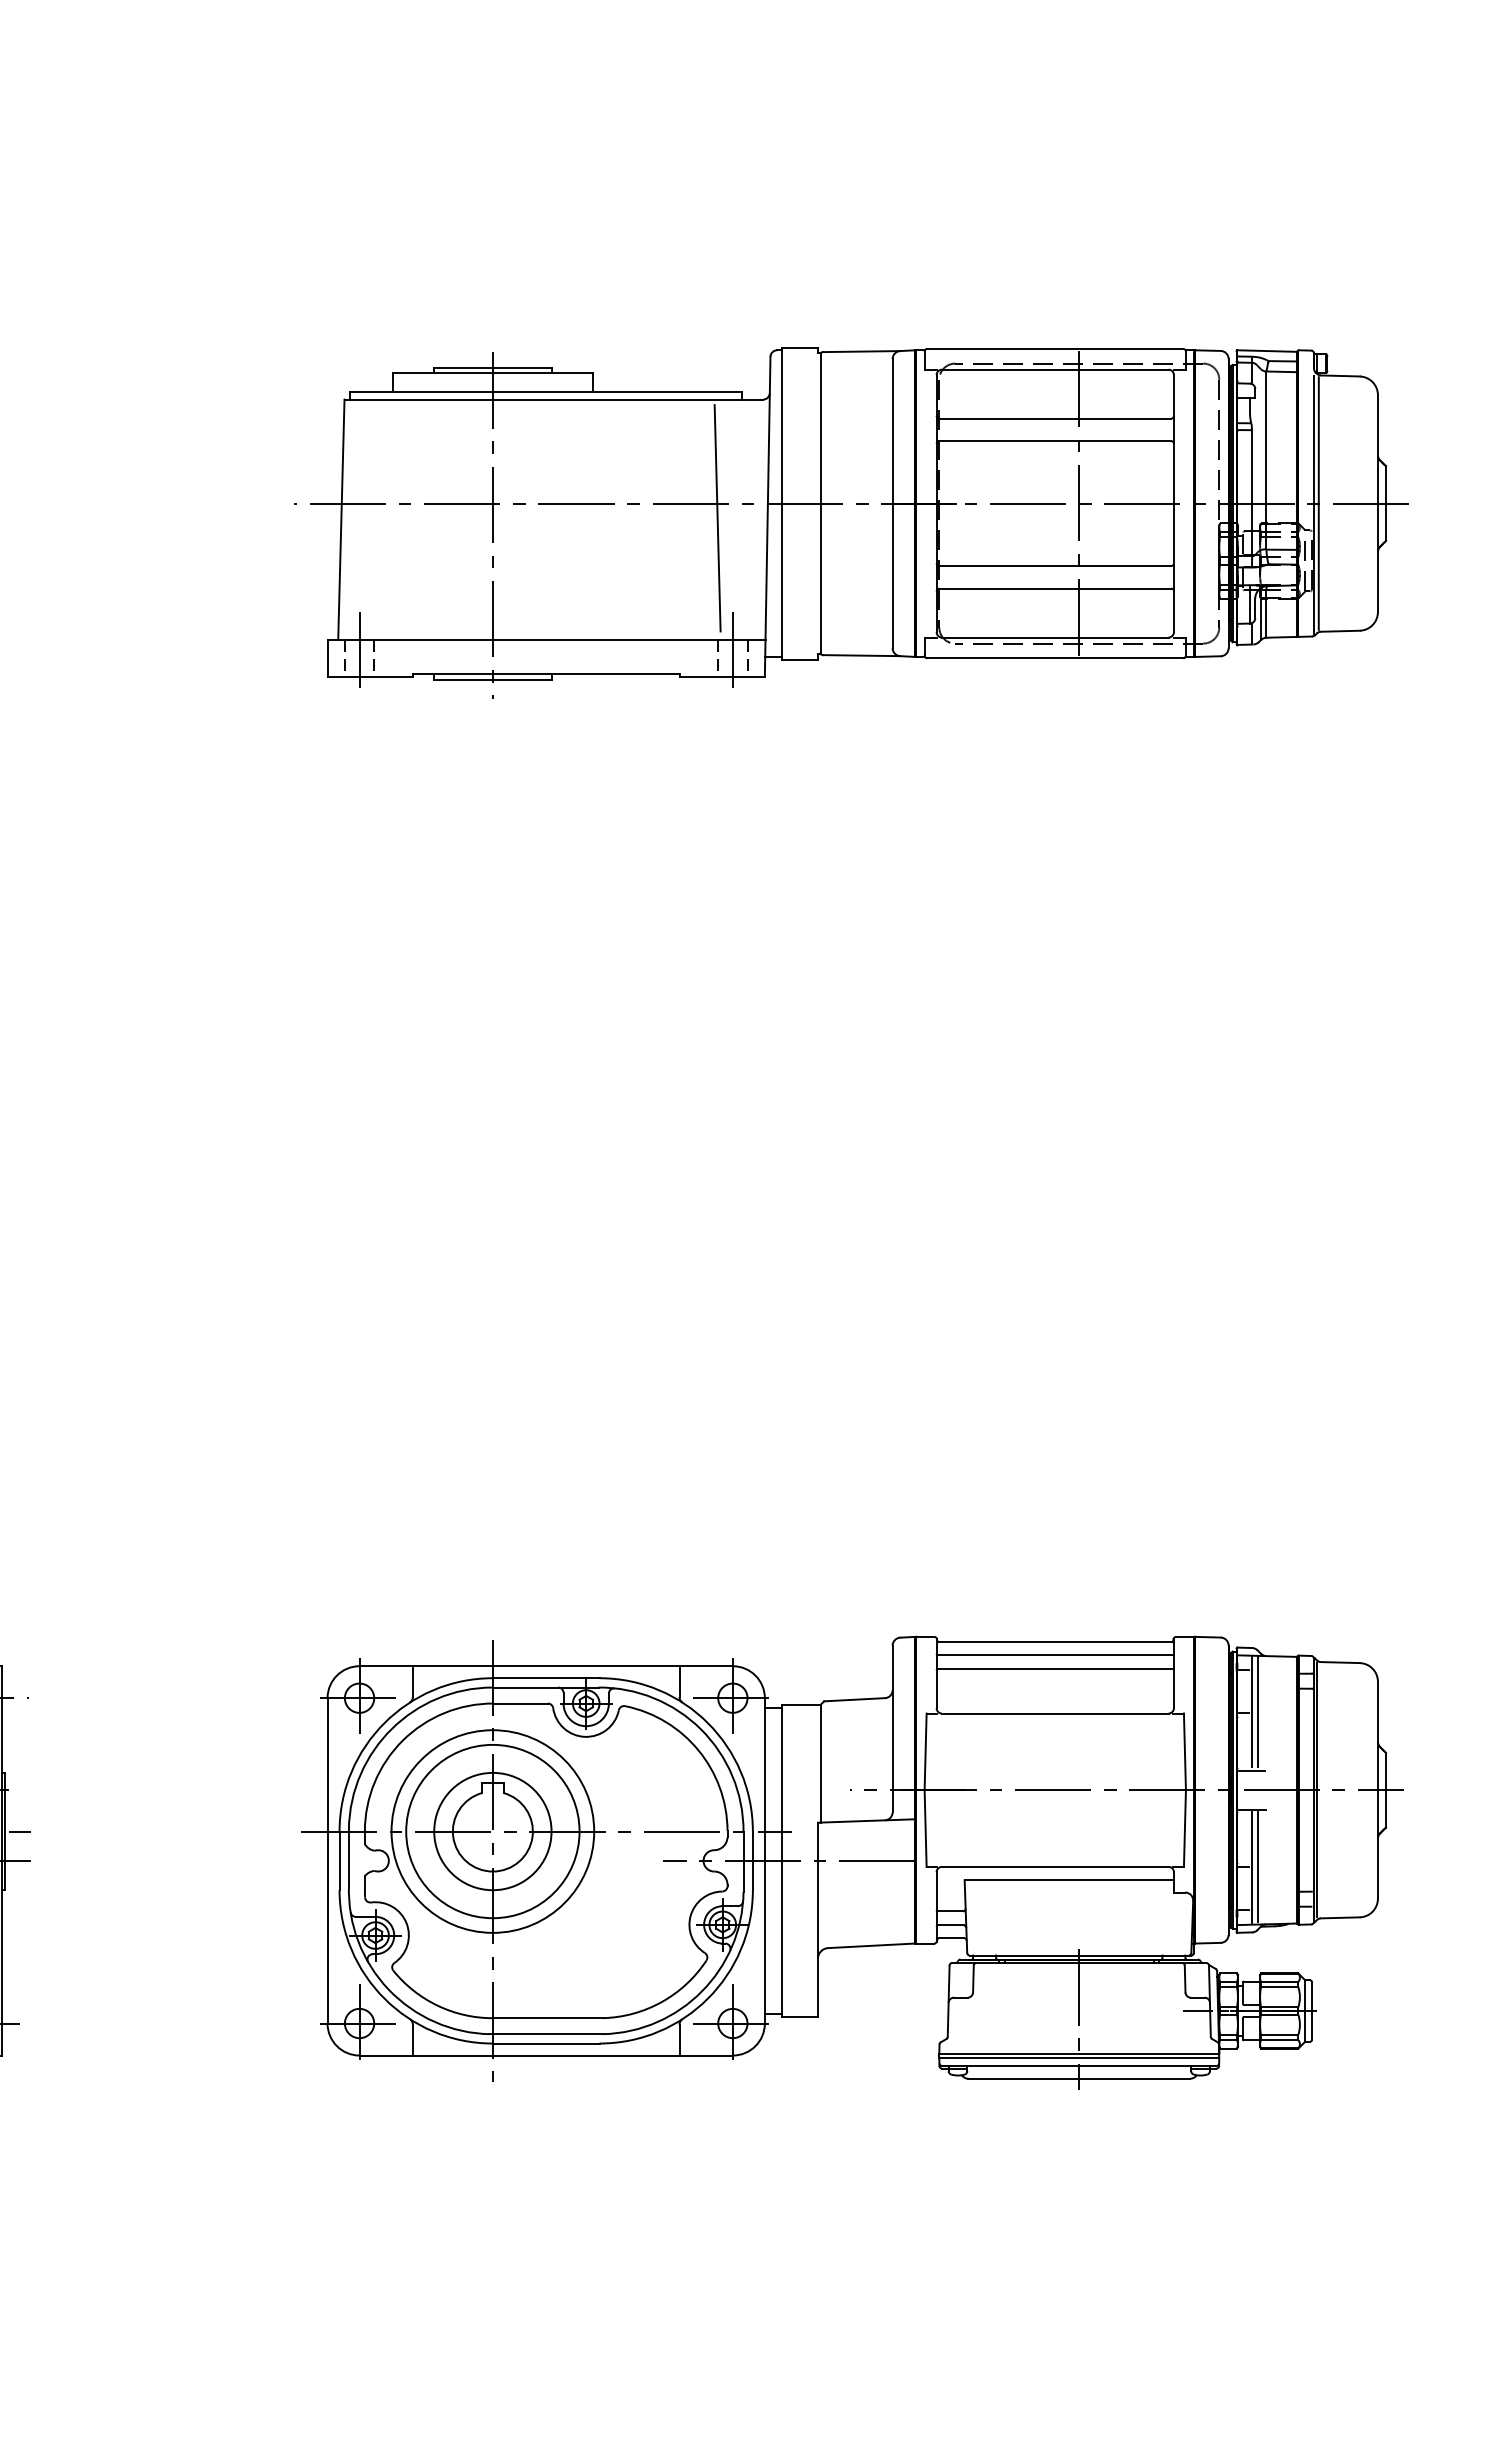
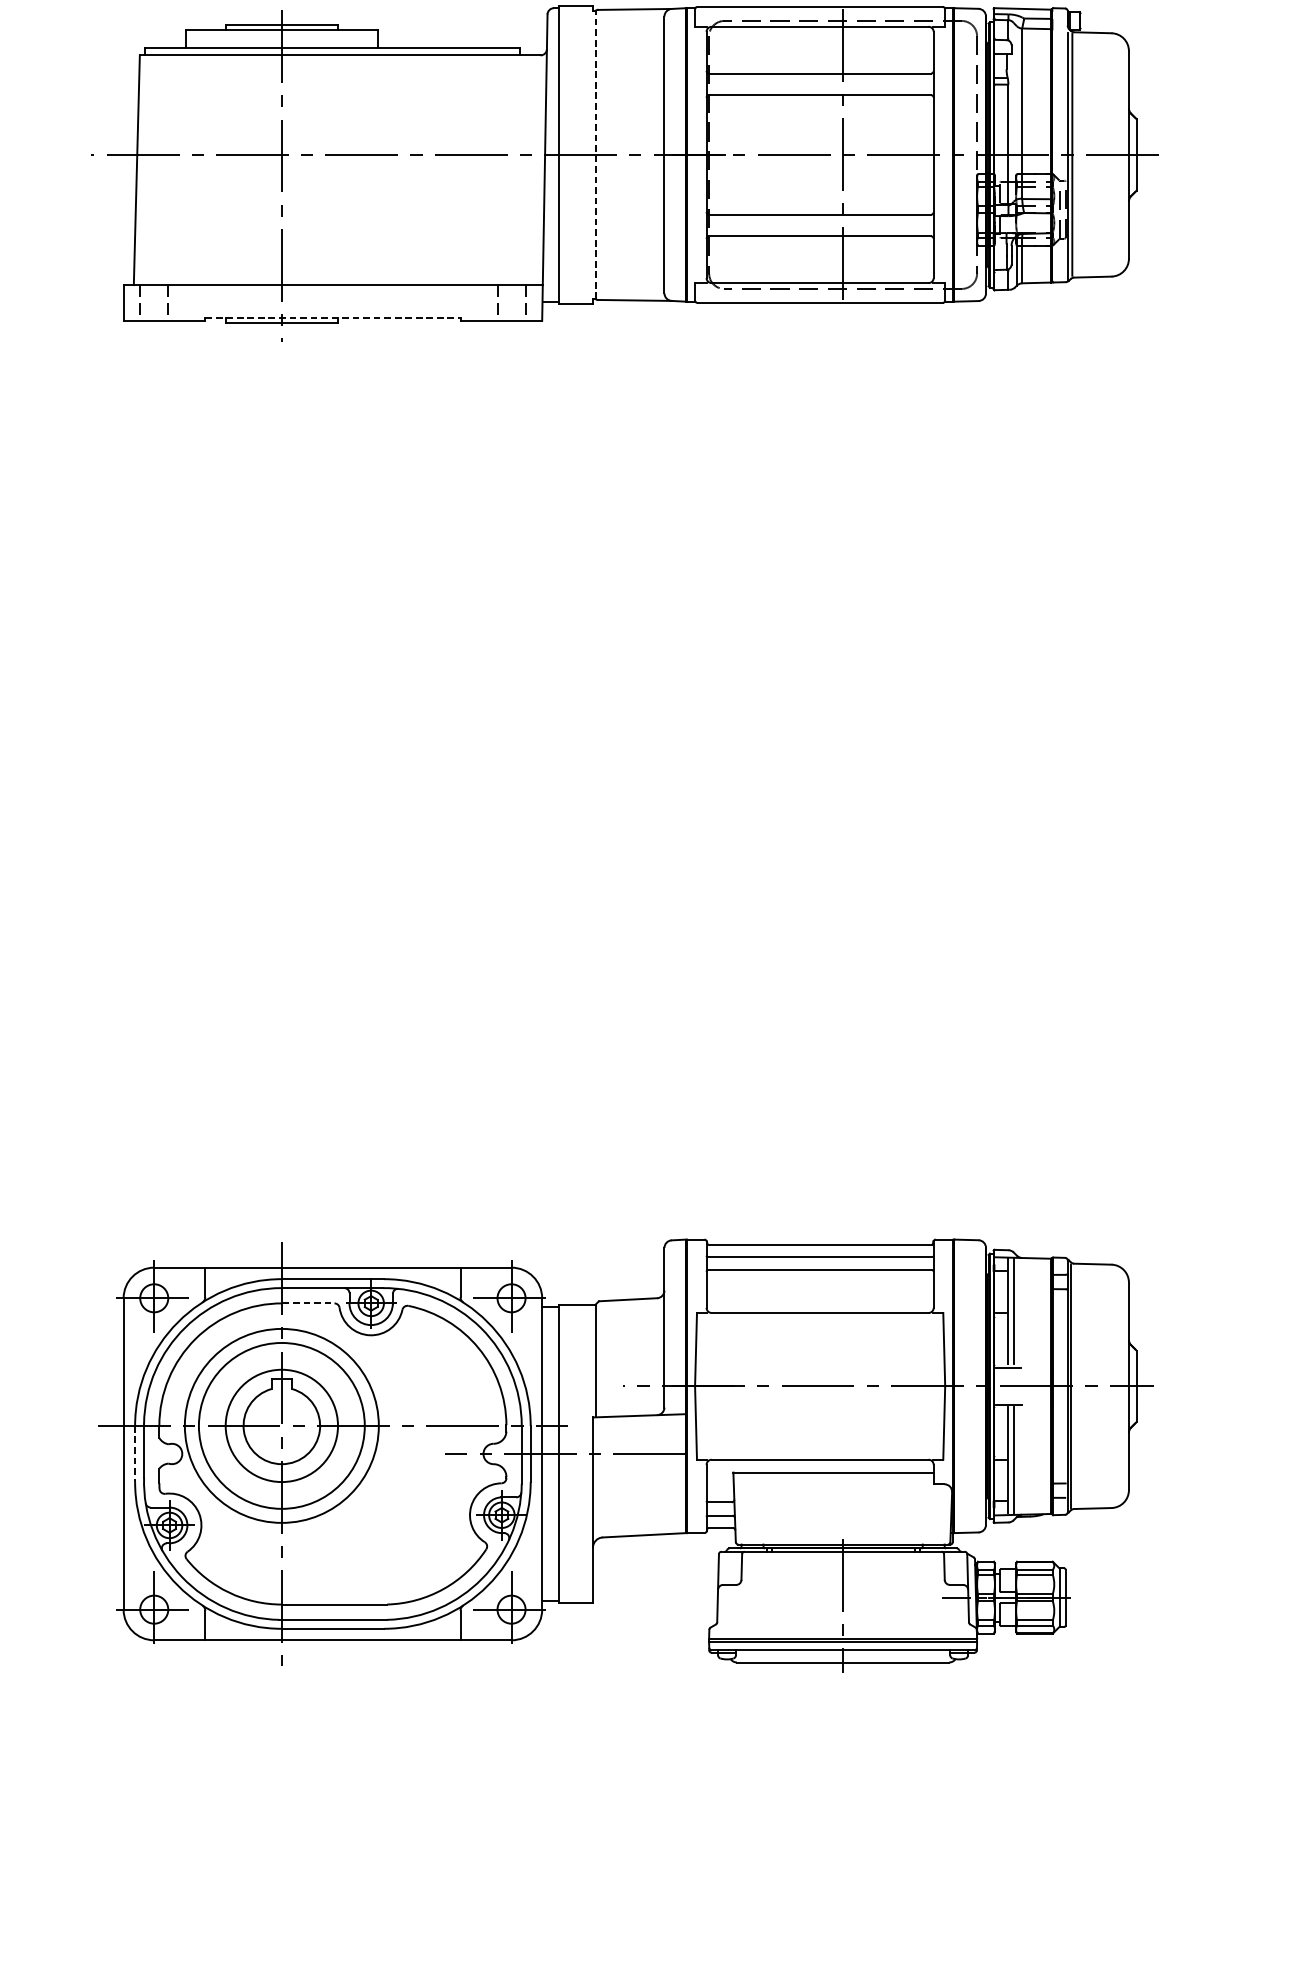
line: (820, 503) -> (595, 154), solid -> dashed
line: (717, 518) -> (496, 169), removed
line: (359, 652) -> (154, 297), removed
line: (732, 652) -> (511, 297), removed
line: (546, 674) -> (333, 318), solid -> dashed
line: (521, 1703) -> (309, 1303), solid -> dashed
line: (339, 1861) -> (135, 1454), solid -> dashed

